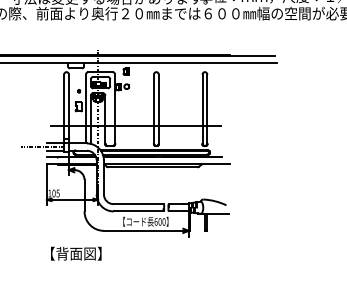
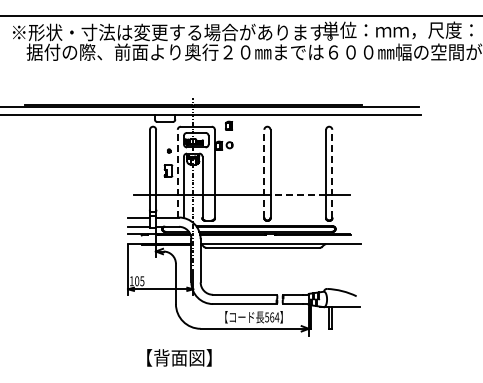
line: (85, 108) -> (177, 173), solid -> dashed
line: (154, 108) -> (264, 173), solid -> dashed
line: (207, 108) -> (332, 173), solid -> dashed
line: (180, 125) -> (298, 194), solid -> dashed
line: (40, 147) -> (120, 222), removed
text: (160, 221) -> (272, 317), 600 -> 564
text: (76, 253) -> (179, 357), moved

